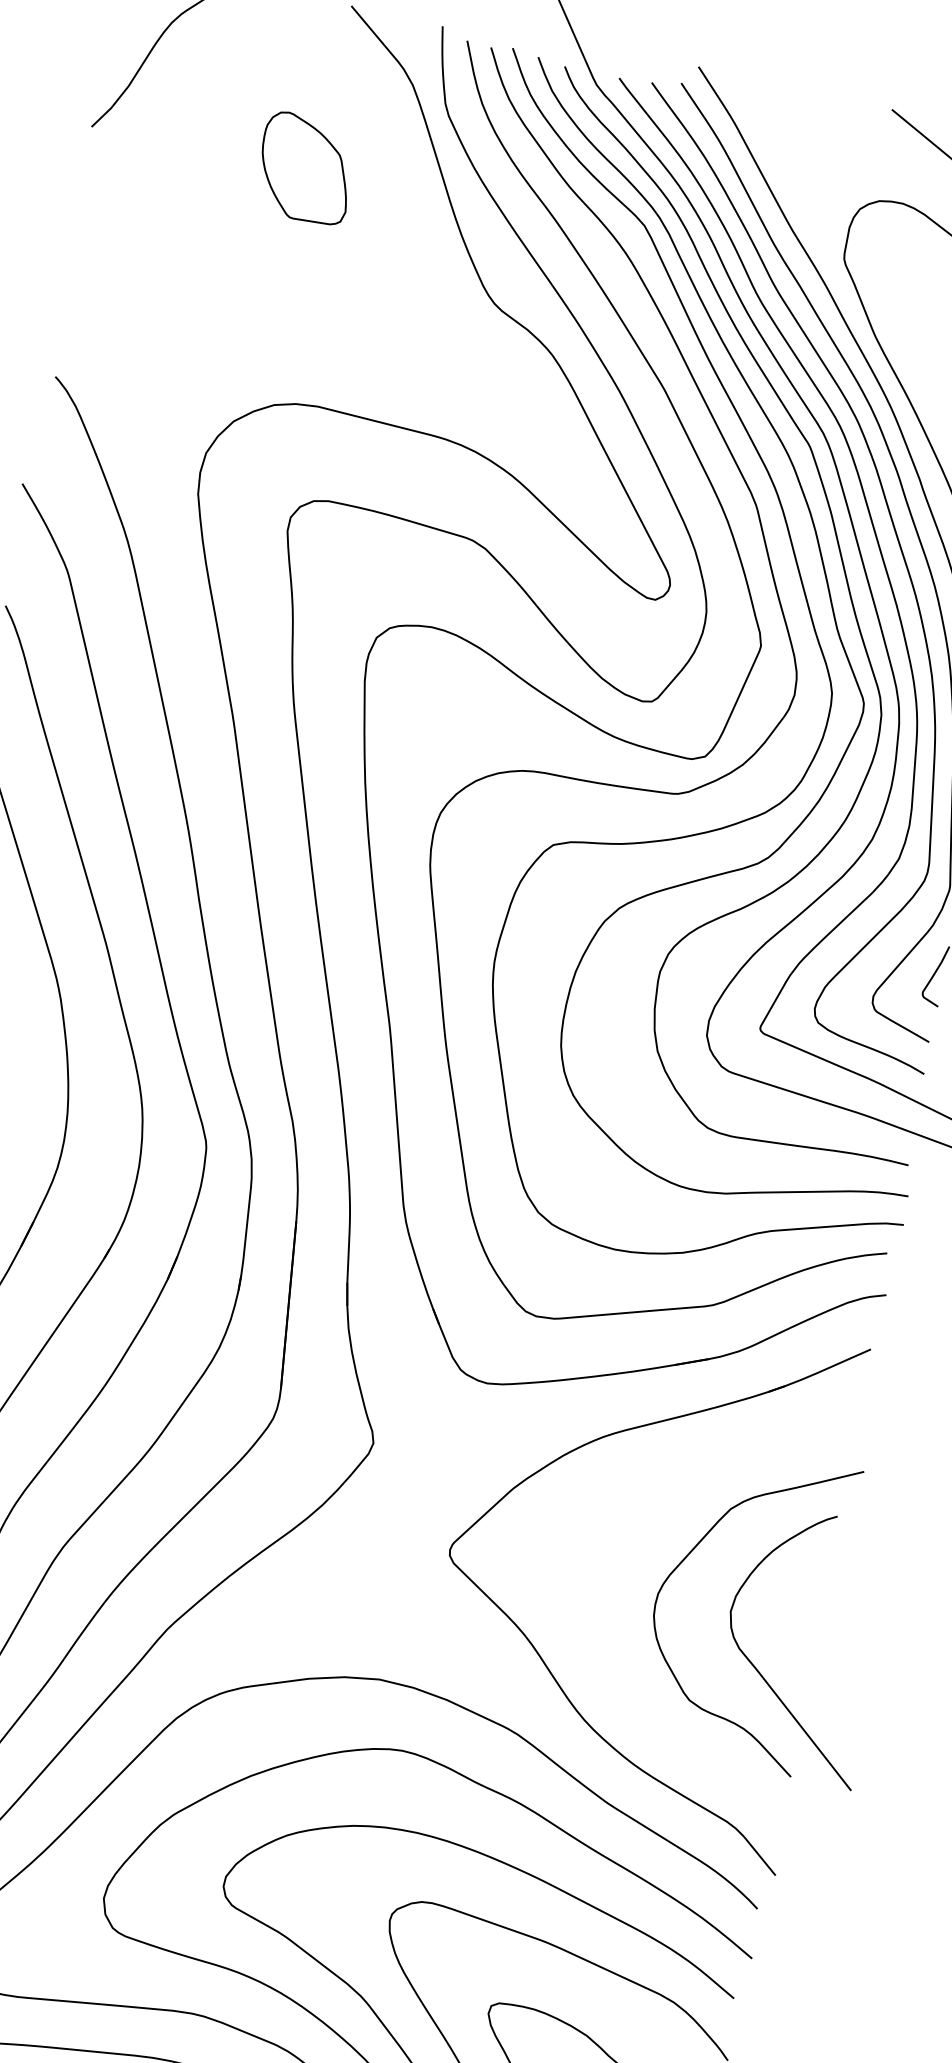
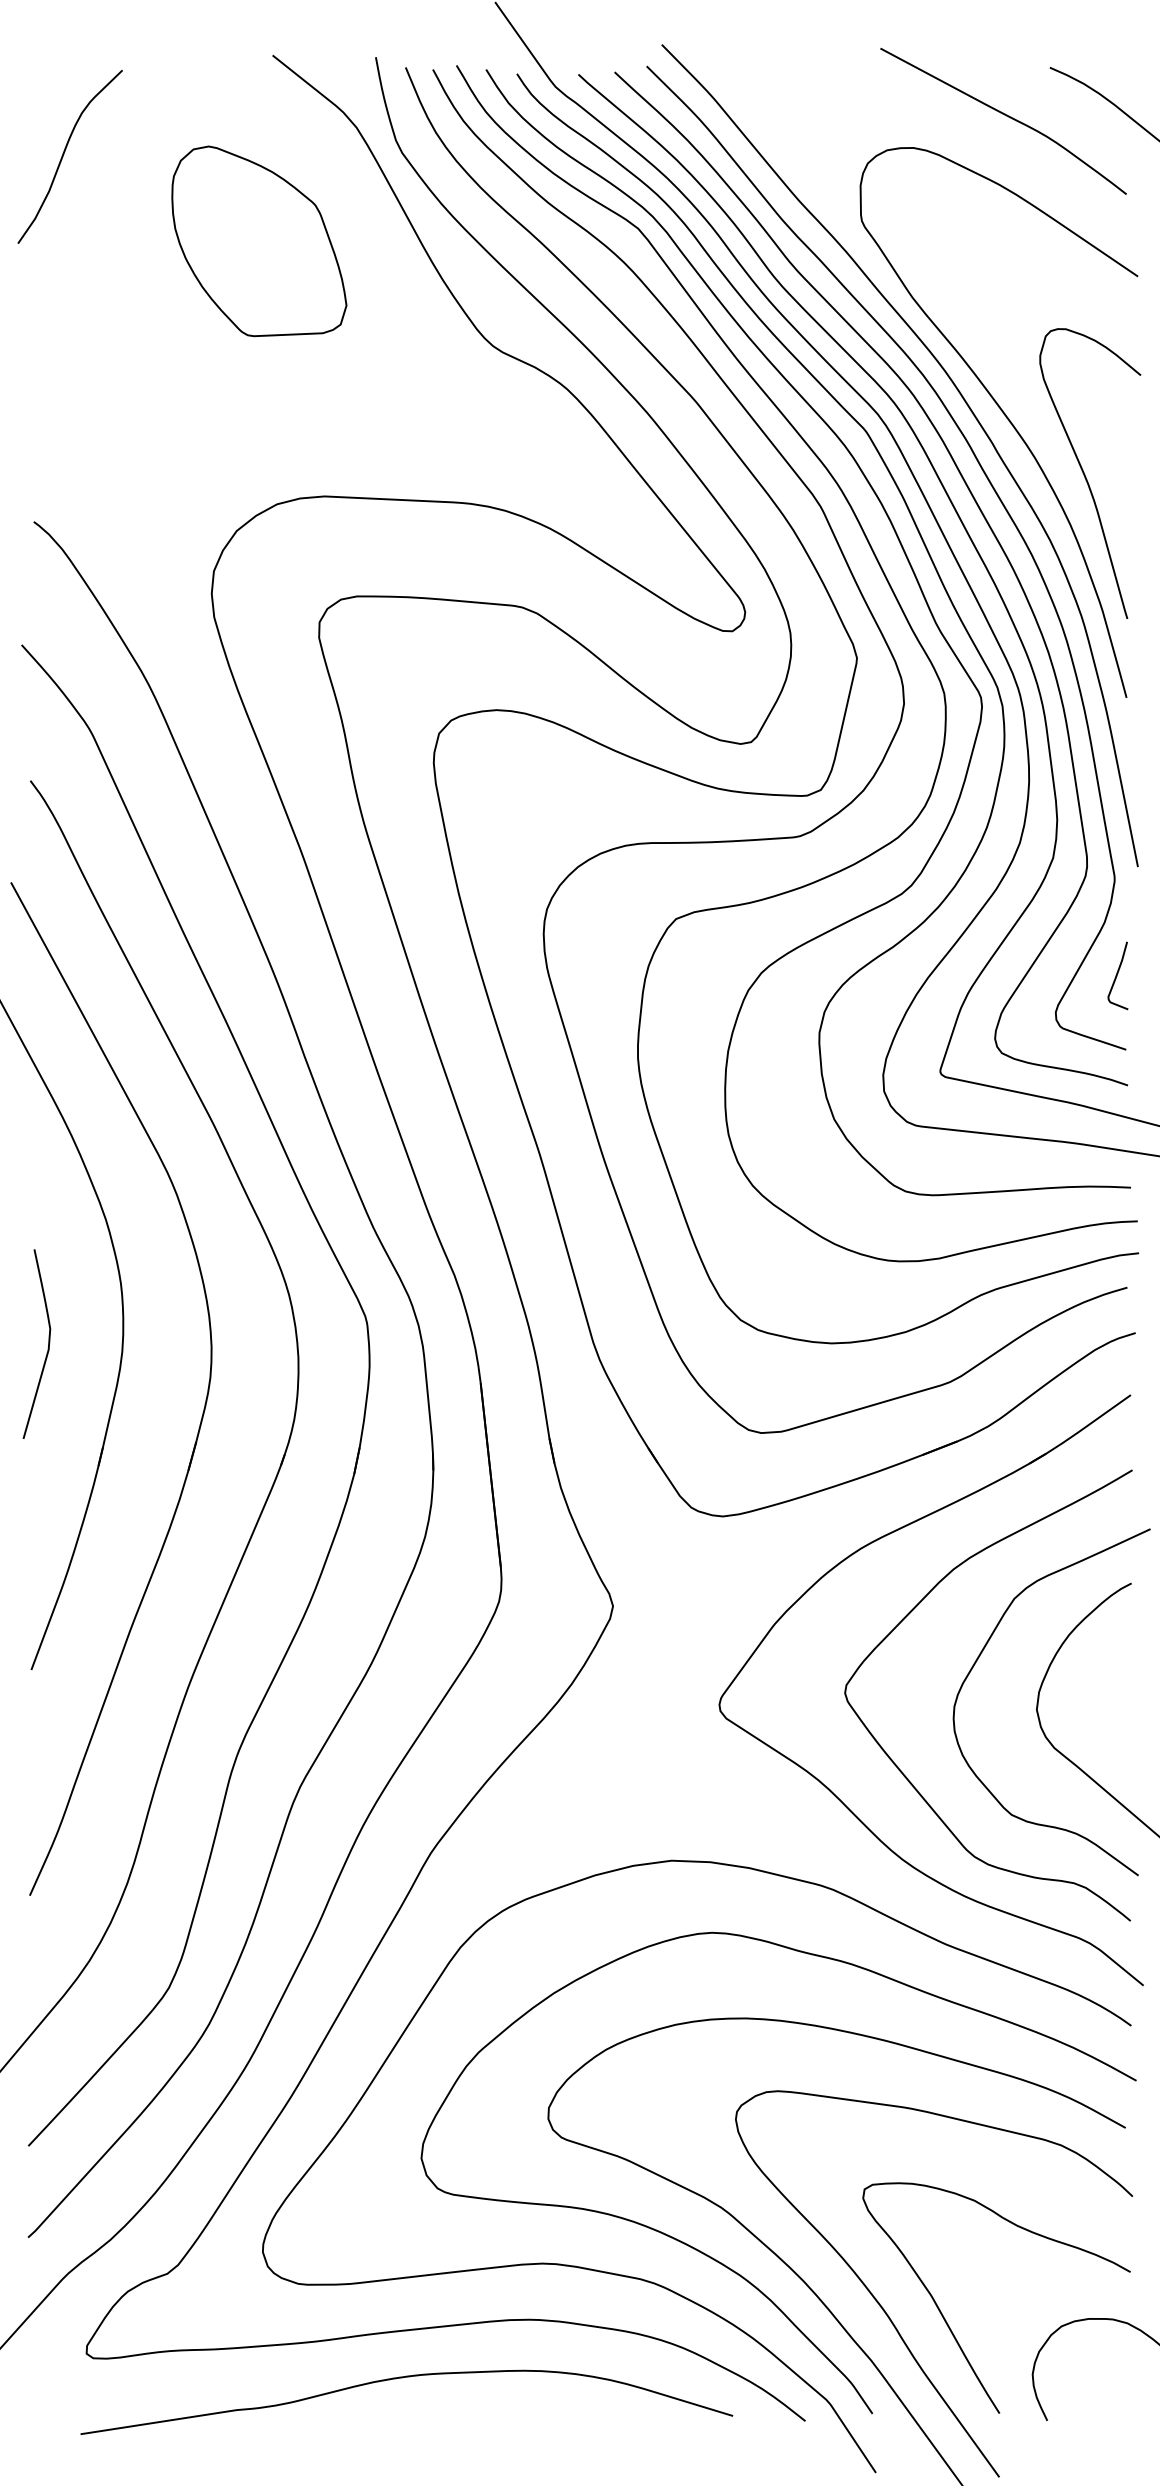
part: (306, 168) -> (259, 241), size x1.67
curve: (633, 1504) -> (908, 1615), added

